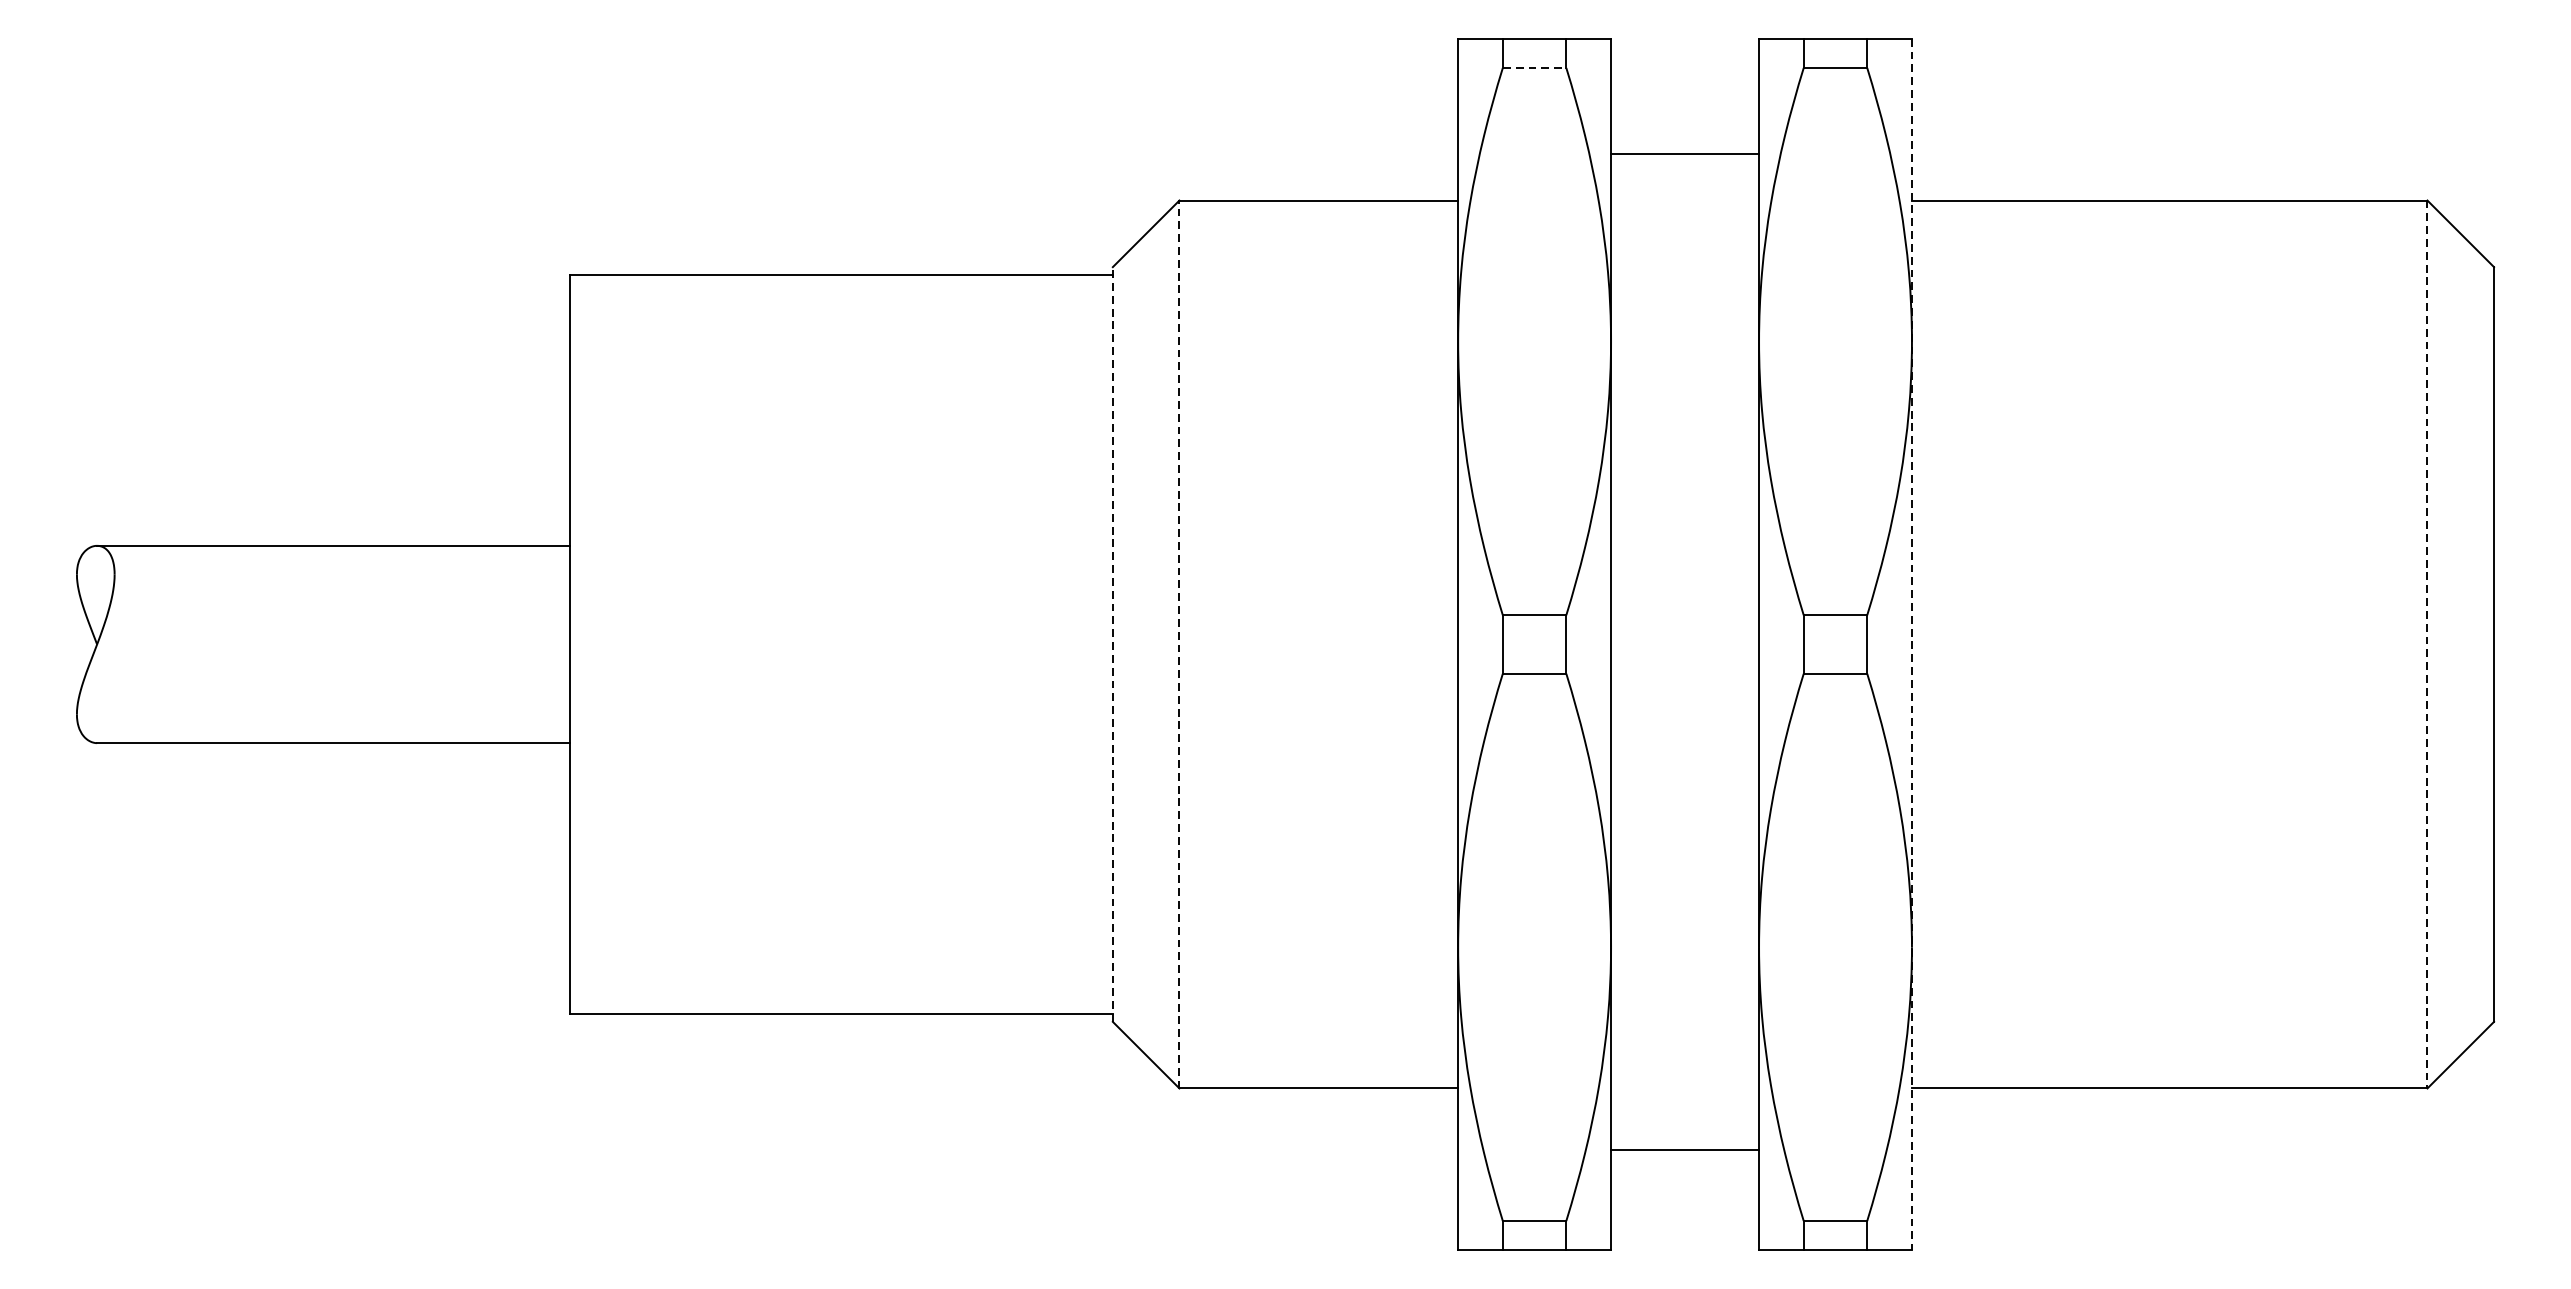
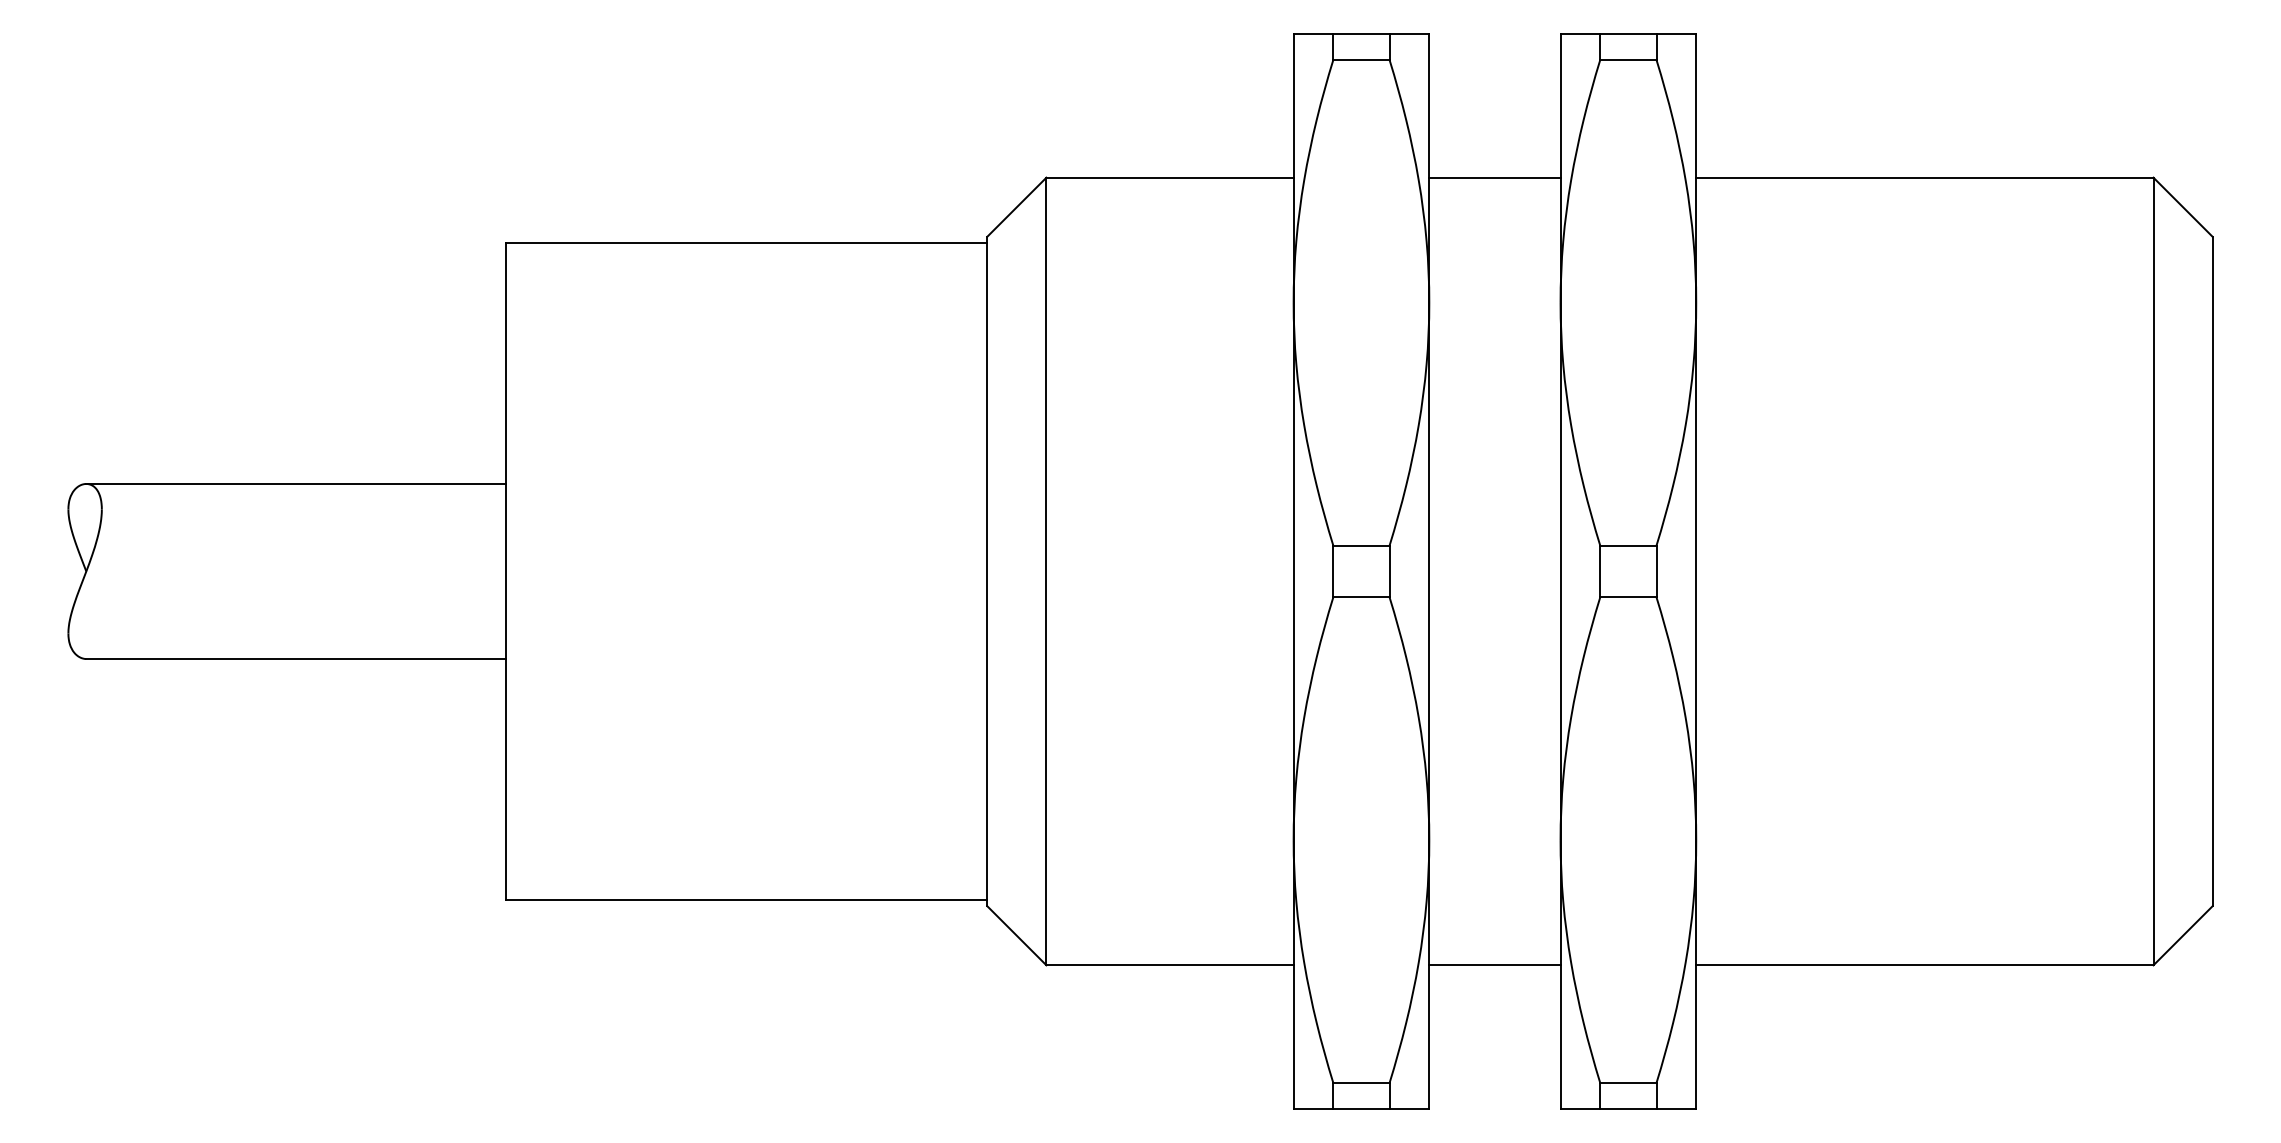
line: (1534, 68) -> (1361, 60), dashed -> solid
line: (1684, 154) -> (1494, 177), moved
line: (1113, 644) -> (987, 571), dashed -> solid
line: (1179, 644) -> (1046, 571), dashed -> solid
line: (2427, 644) -> (2153, 571), dashed -> solid
line: (1912, 645) -> (1696, 572), dashed -> solid
line: (1684, 1150) -> (1494, 965), moved

